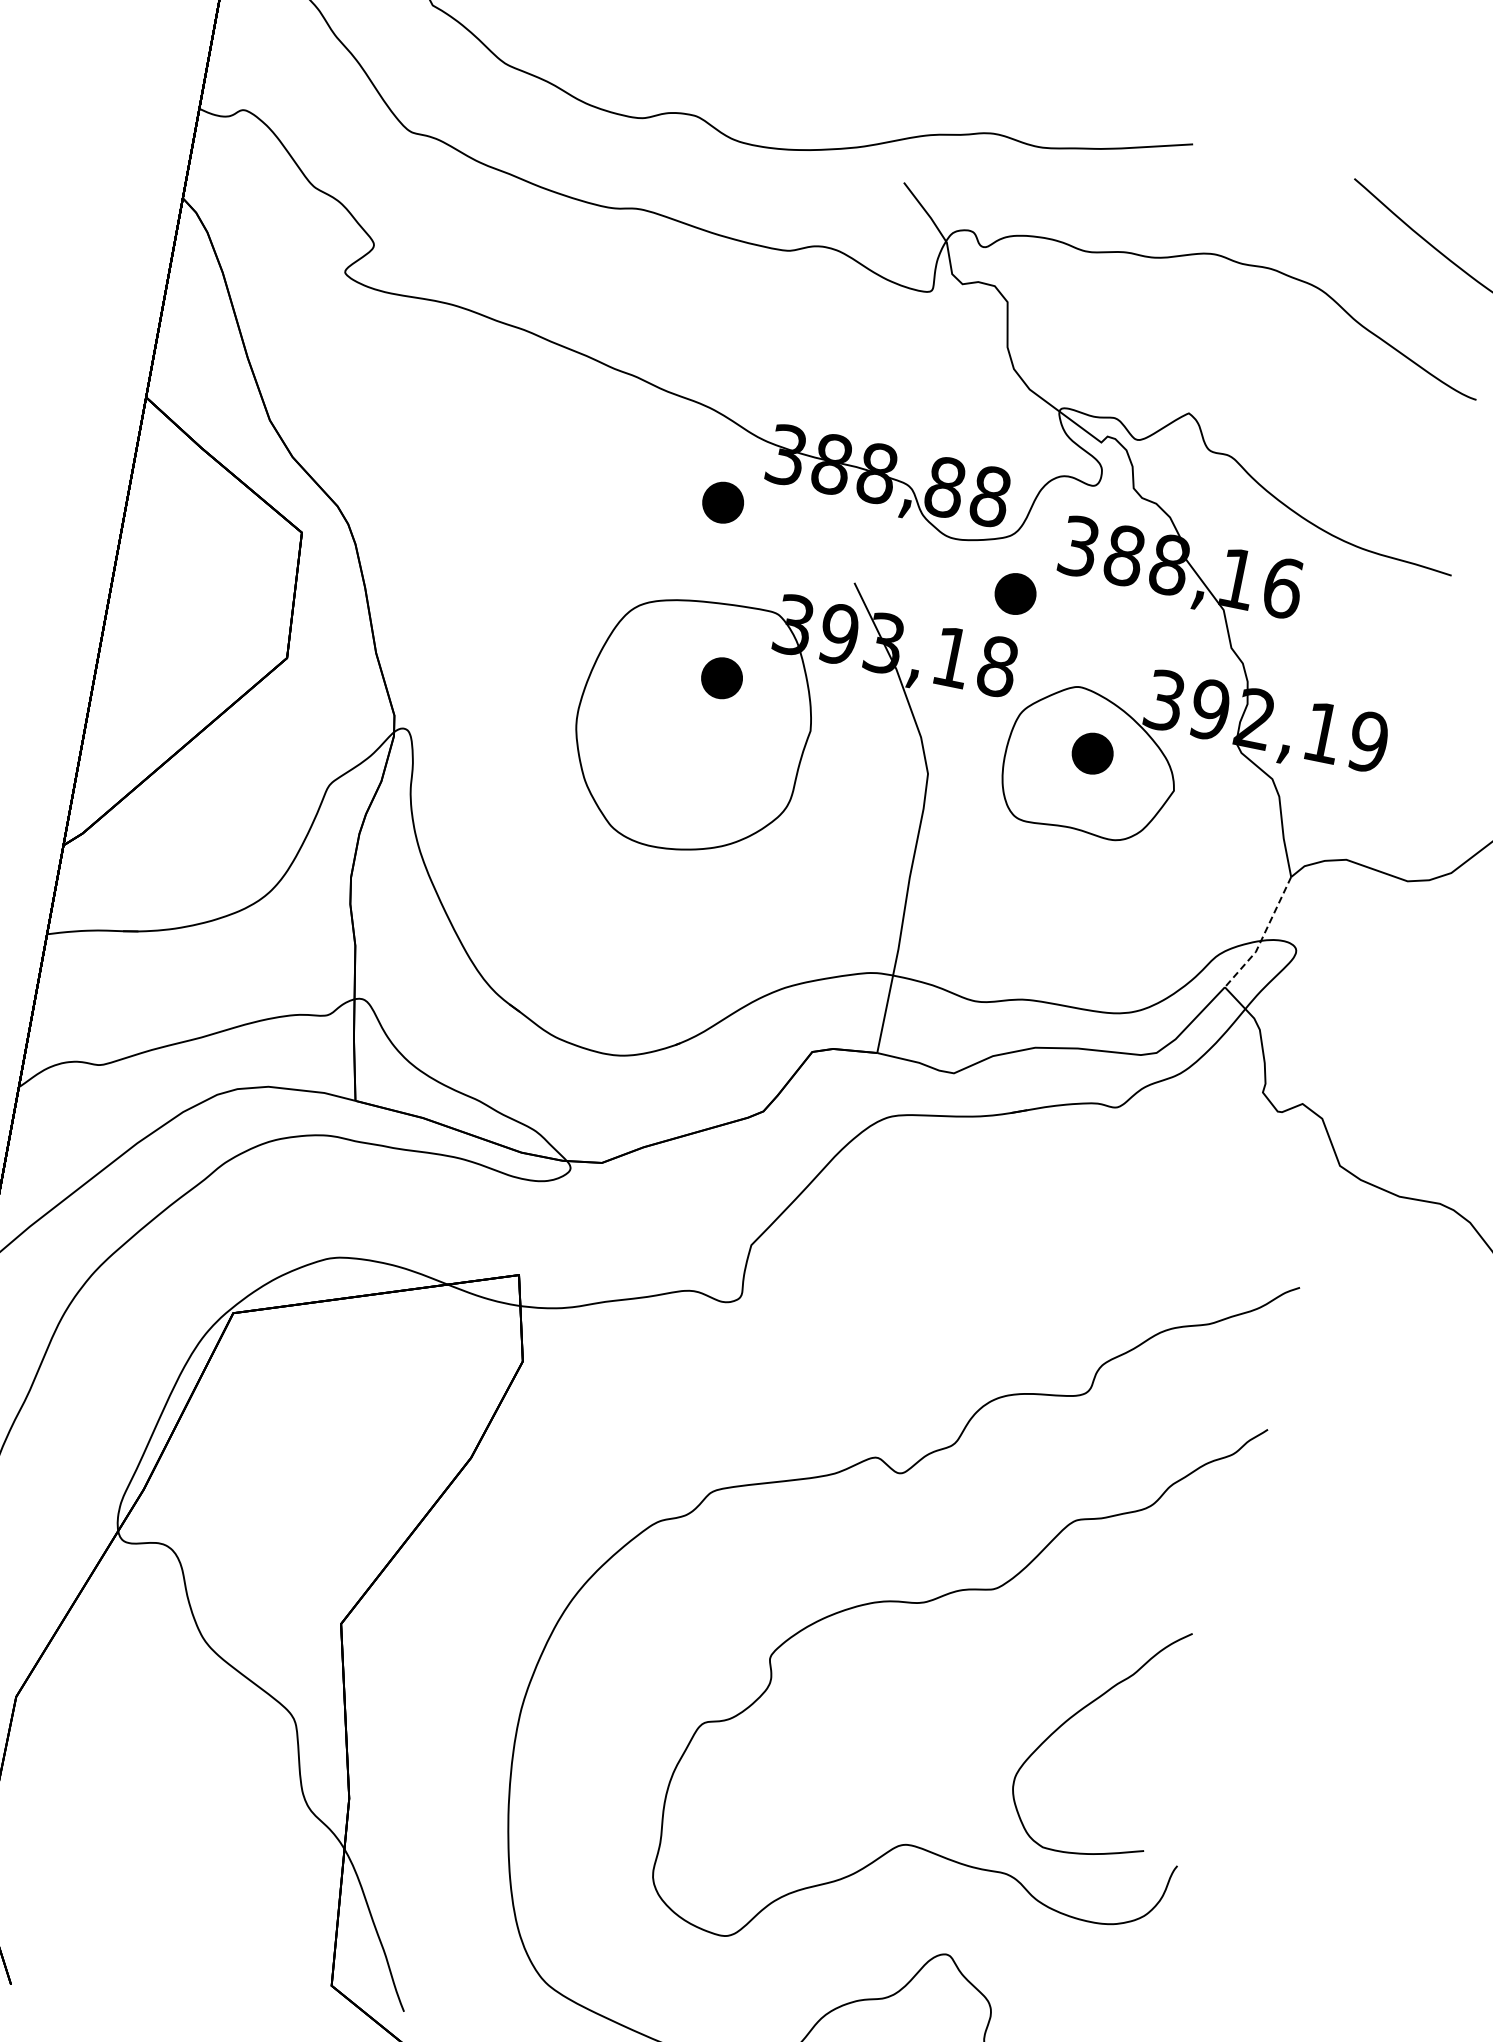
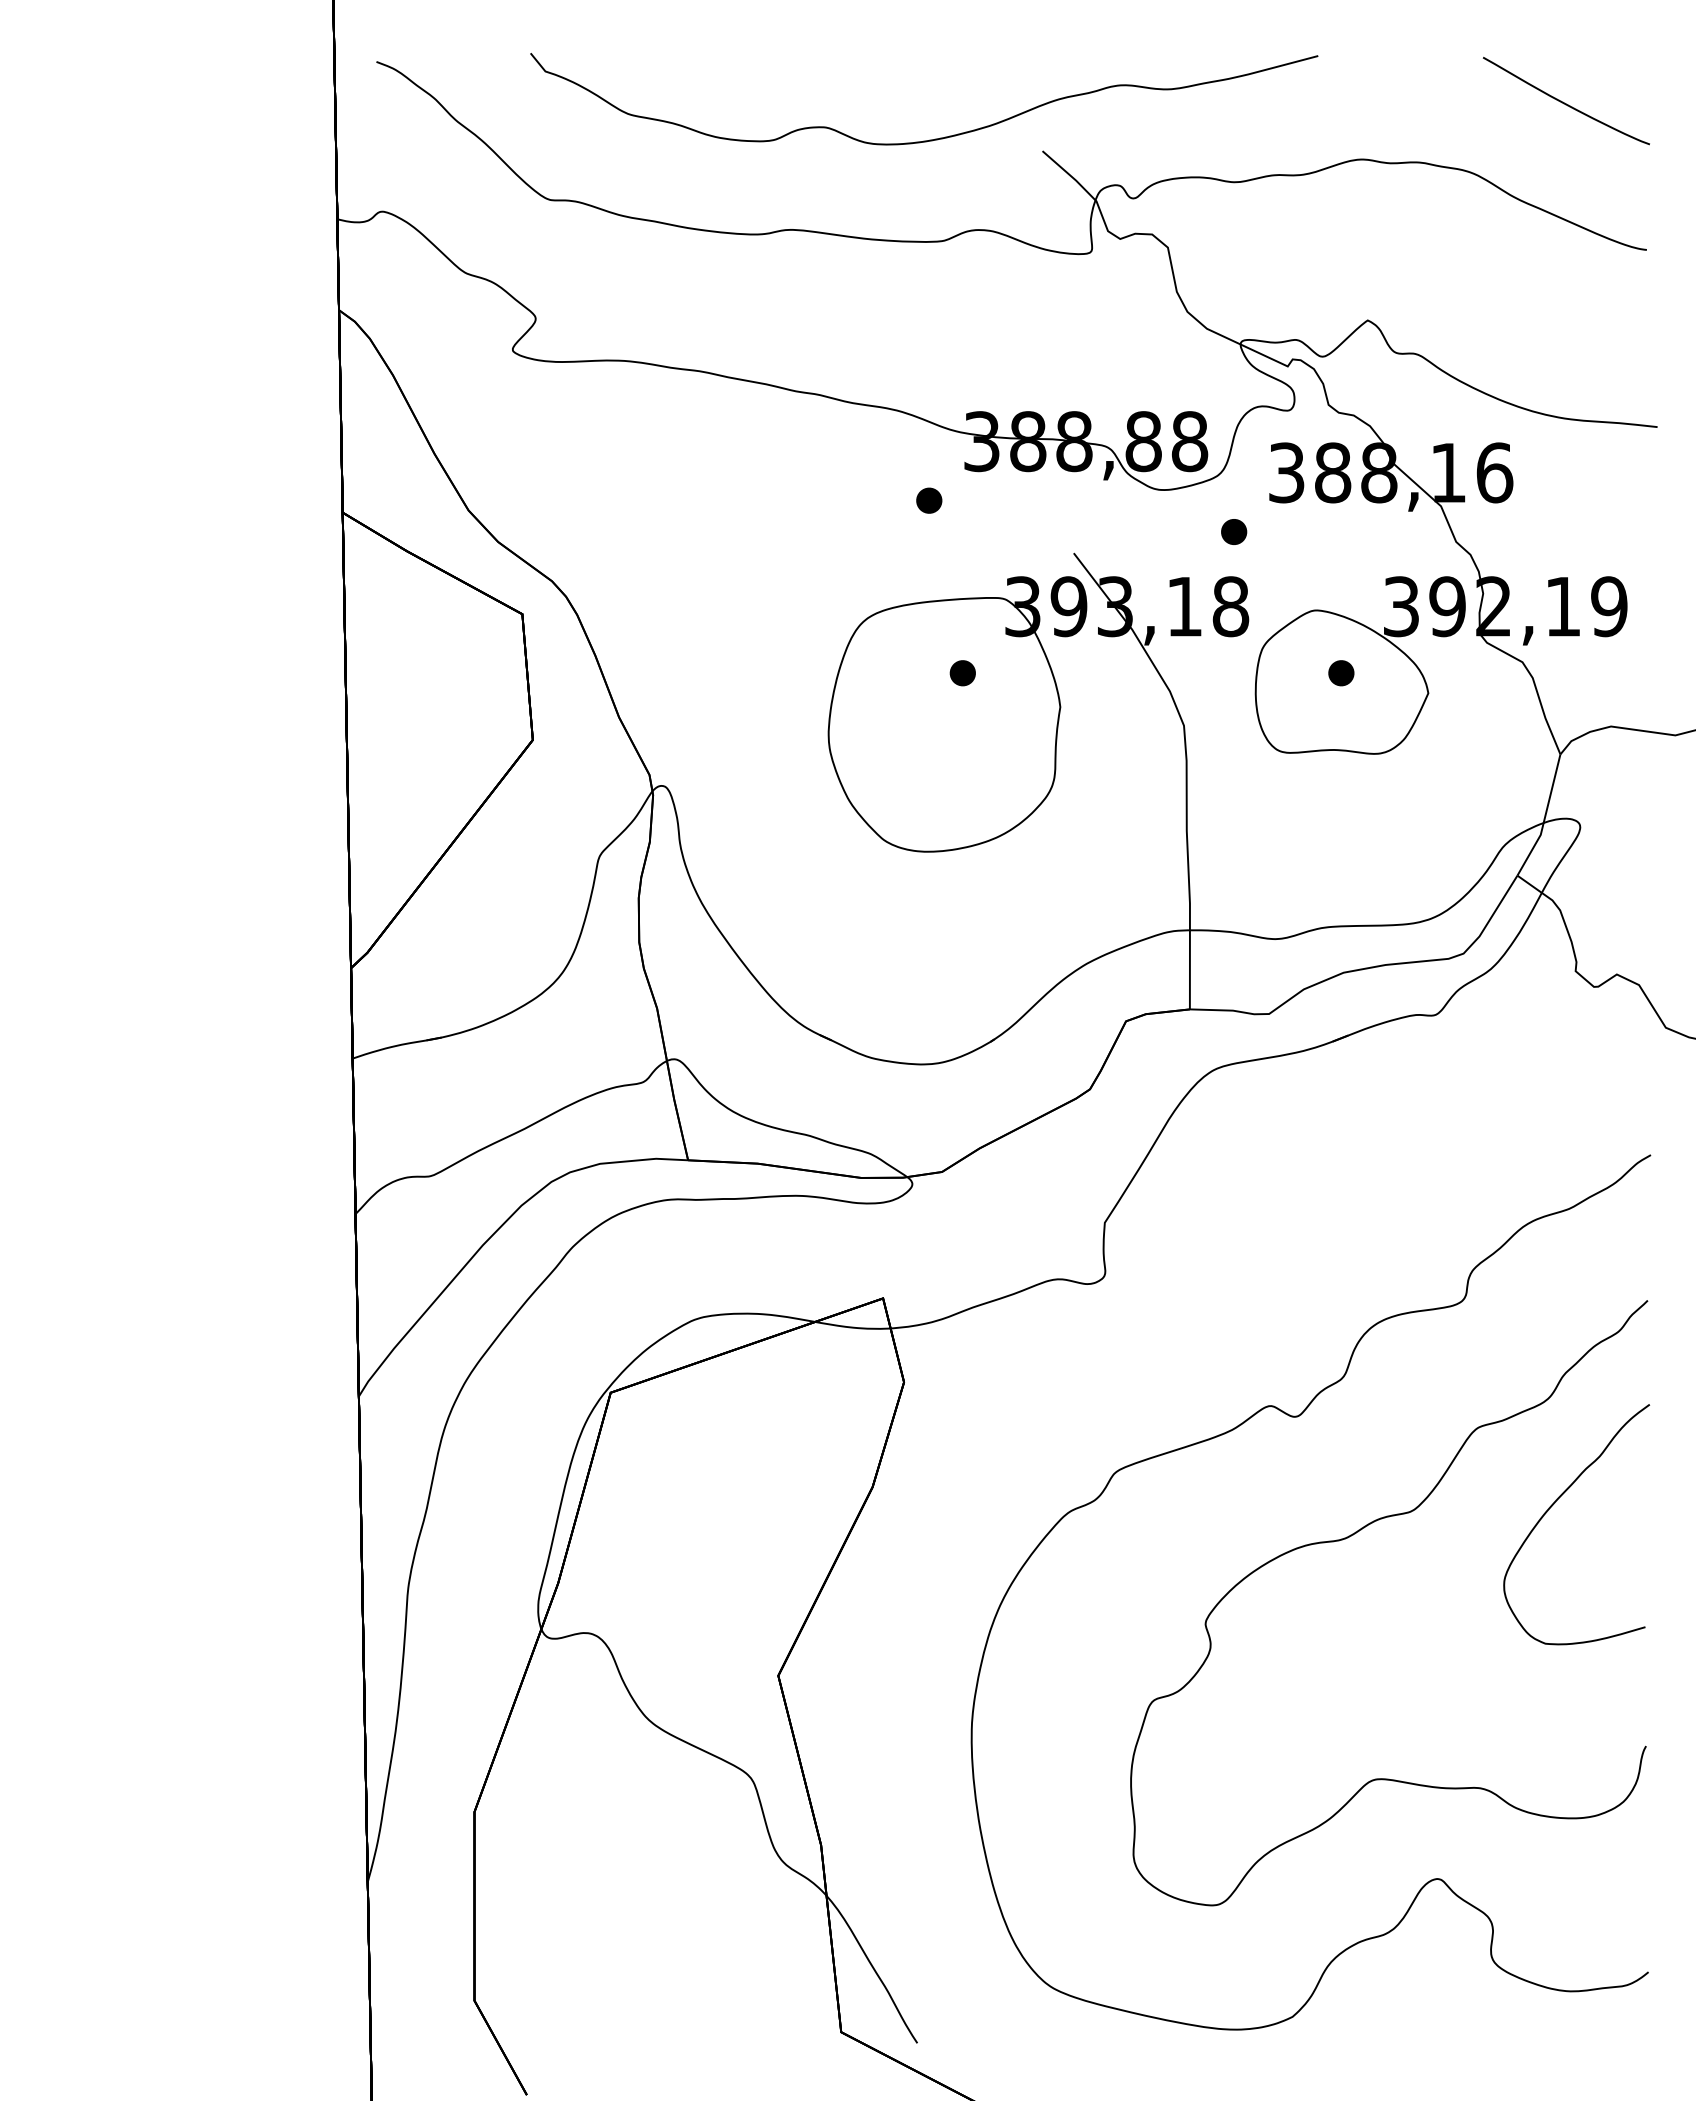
part: (723, 502) -> (929, 500), size x0.62
part: (1016, 593) -> (1234, 531), size x0.62
part: (721, 678) -> (962, 673), size x0.62
part: (1092, 754) -> (1341, 673), size x0.62
line: (1262, 936) -> (1544, 818), dashed -> solid
curve: (1080, 1711) -> (1555, 1503), moved

